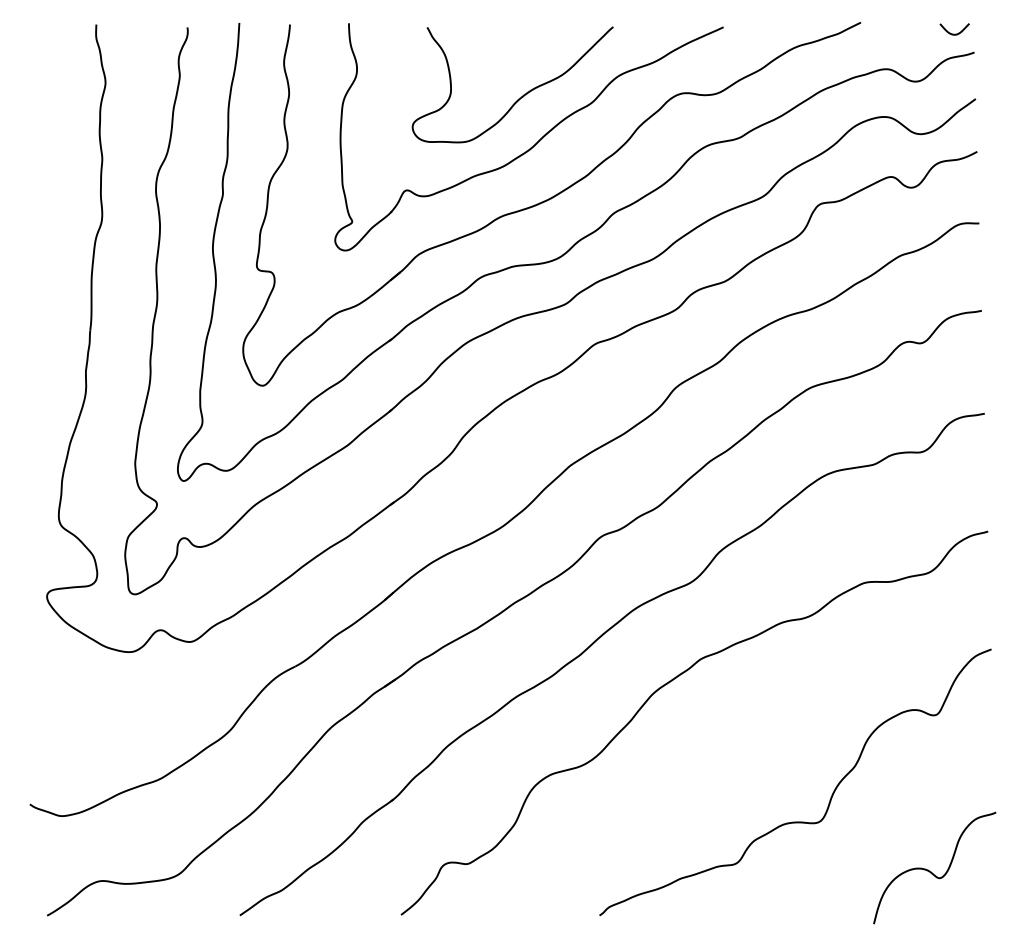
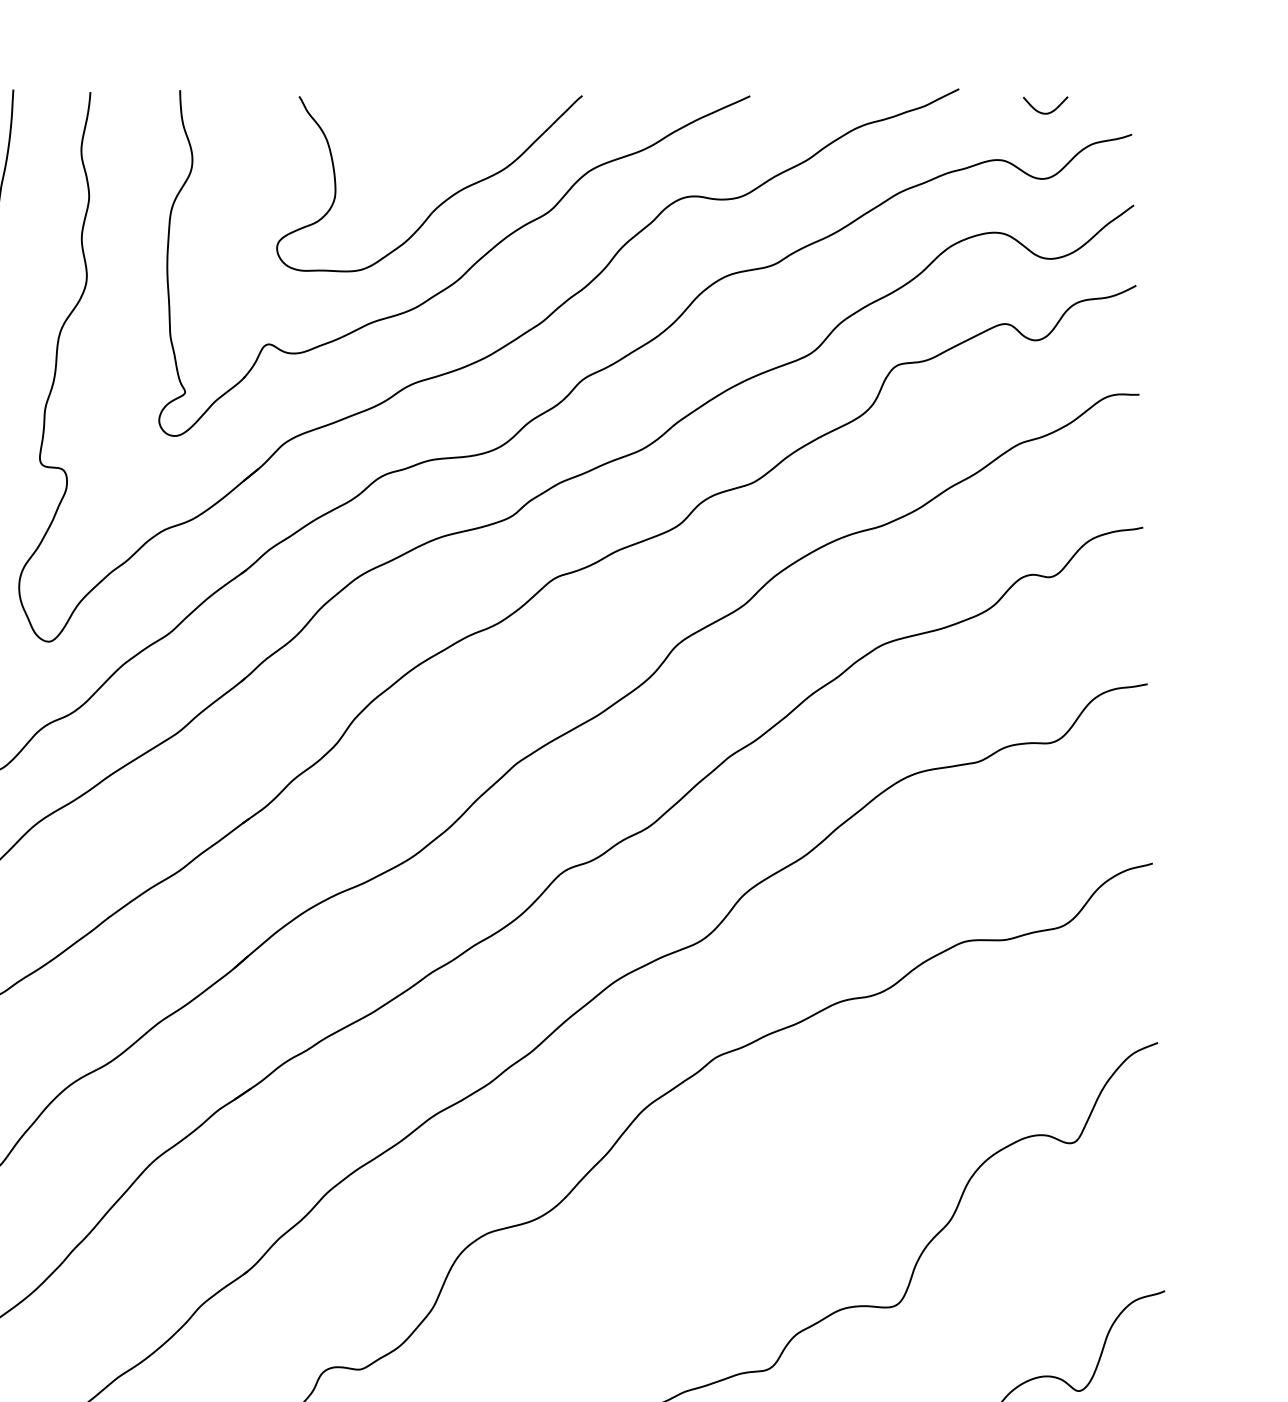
curve: (954, 33) -> (1045, 111), moved

